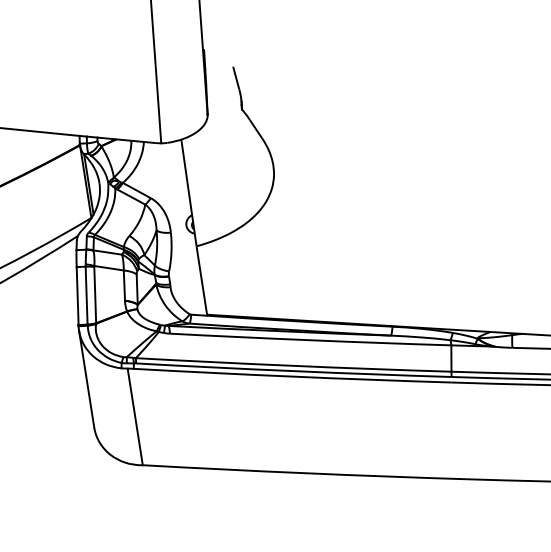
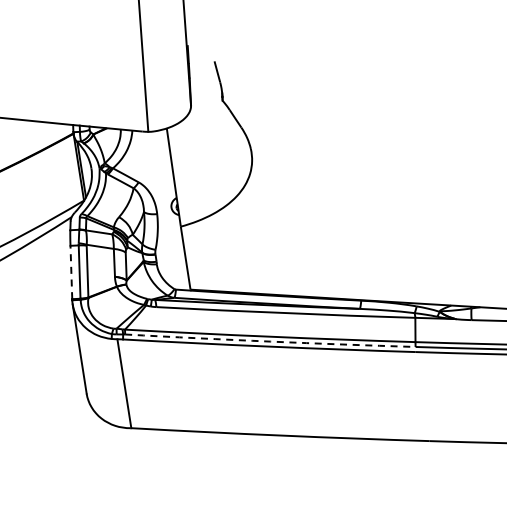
line: (77, 296) -> (71, 272), solid -> dashed
arc: (293, 371) -> (270, 341), solid -> dashed

